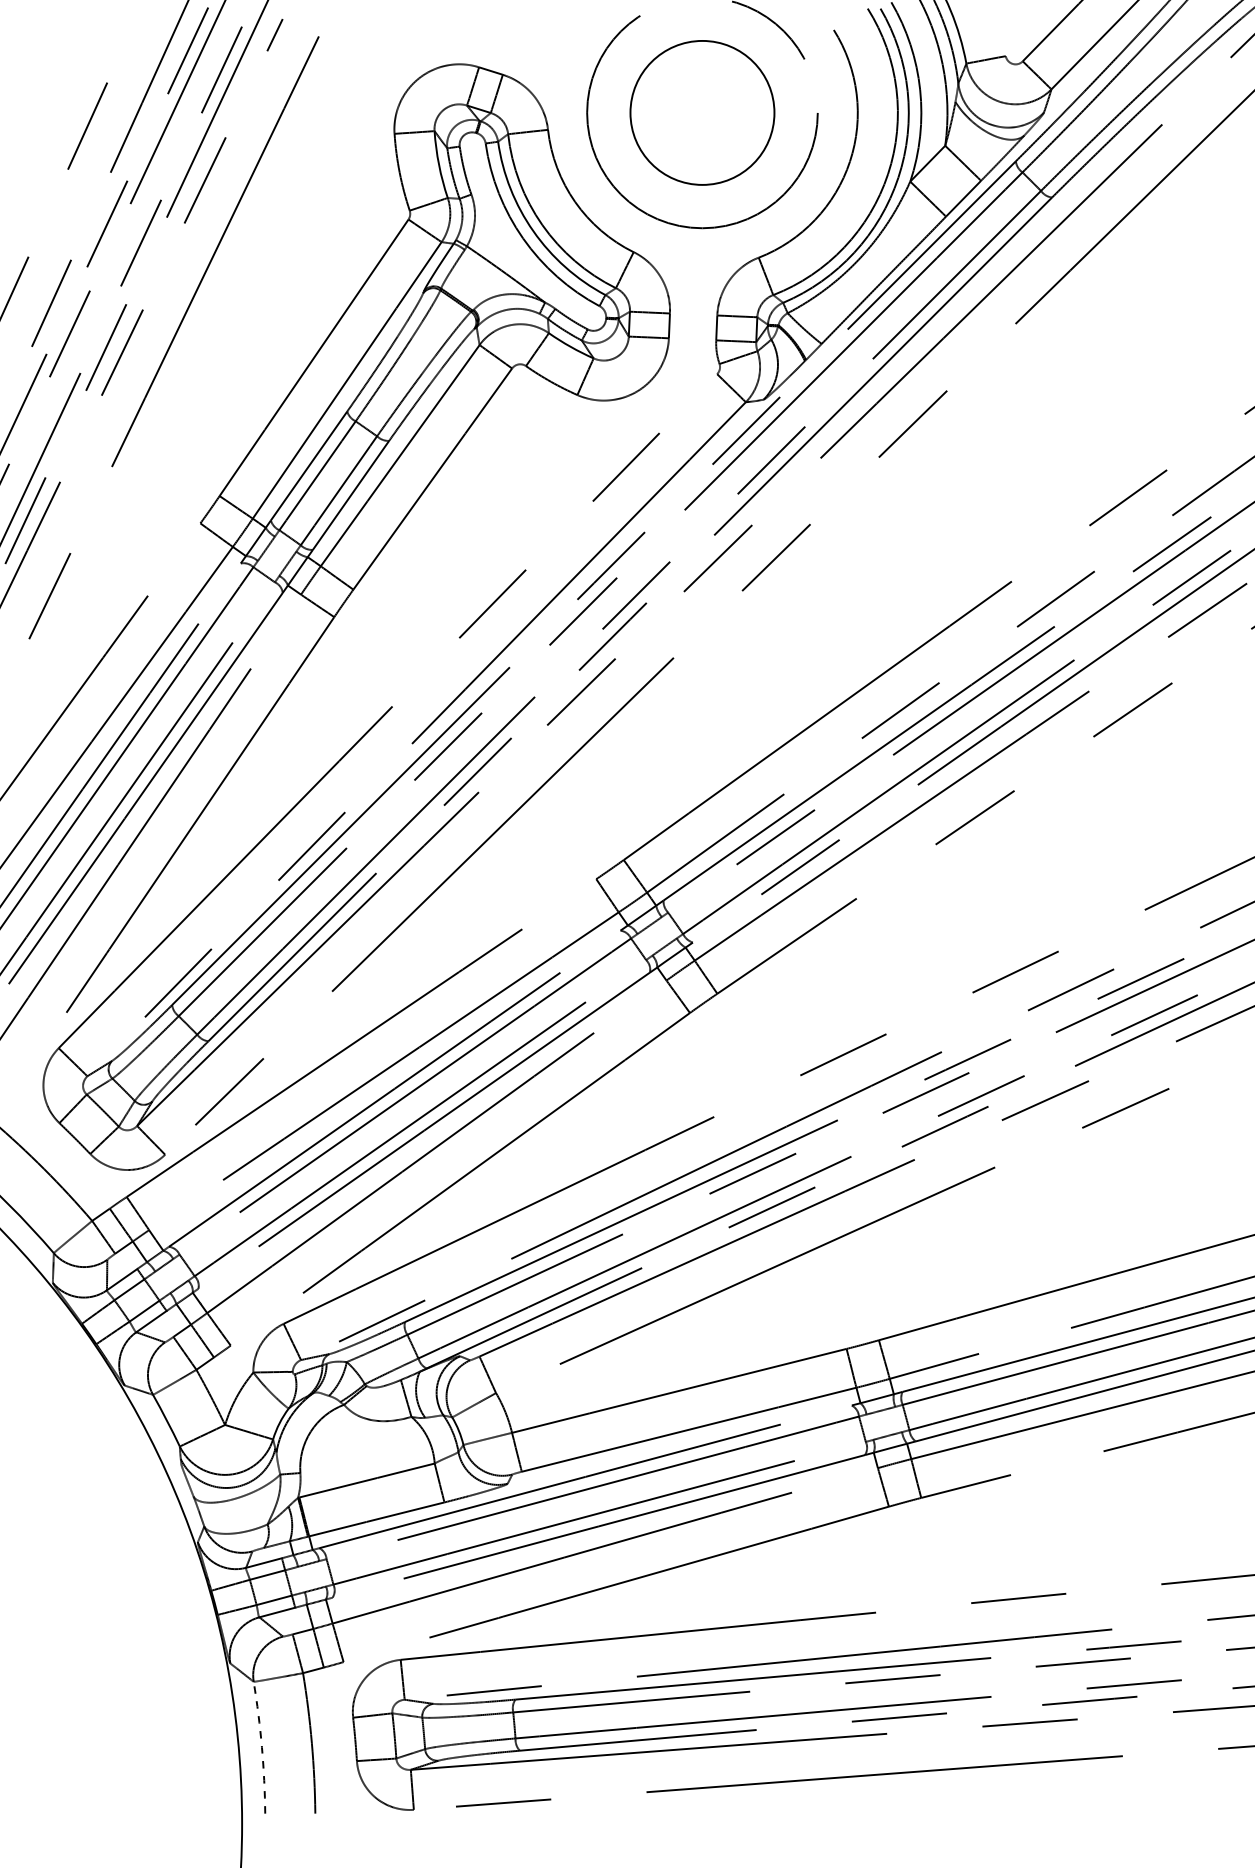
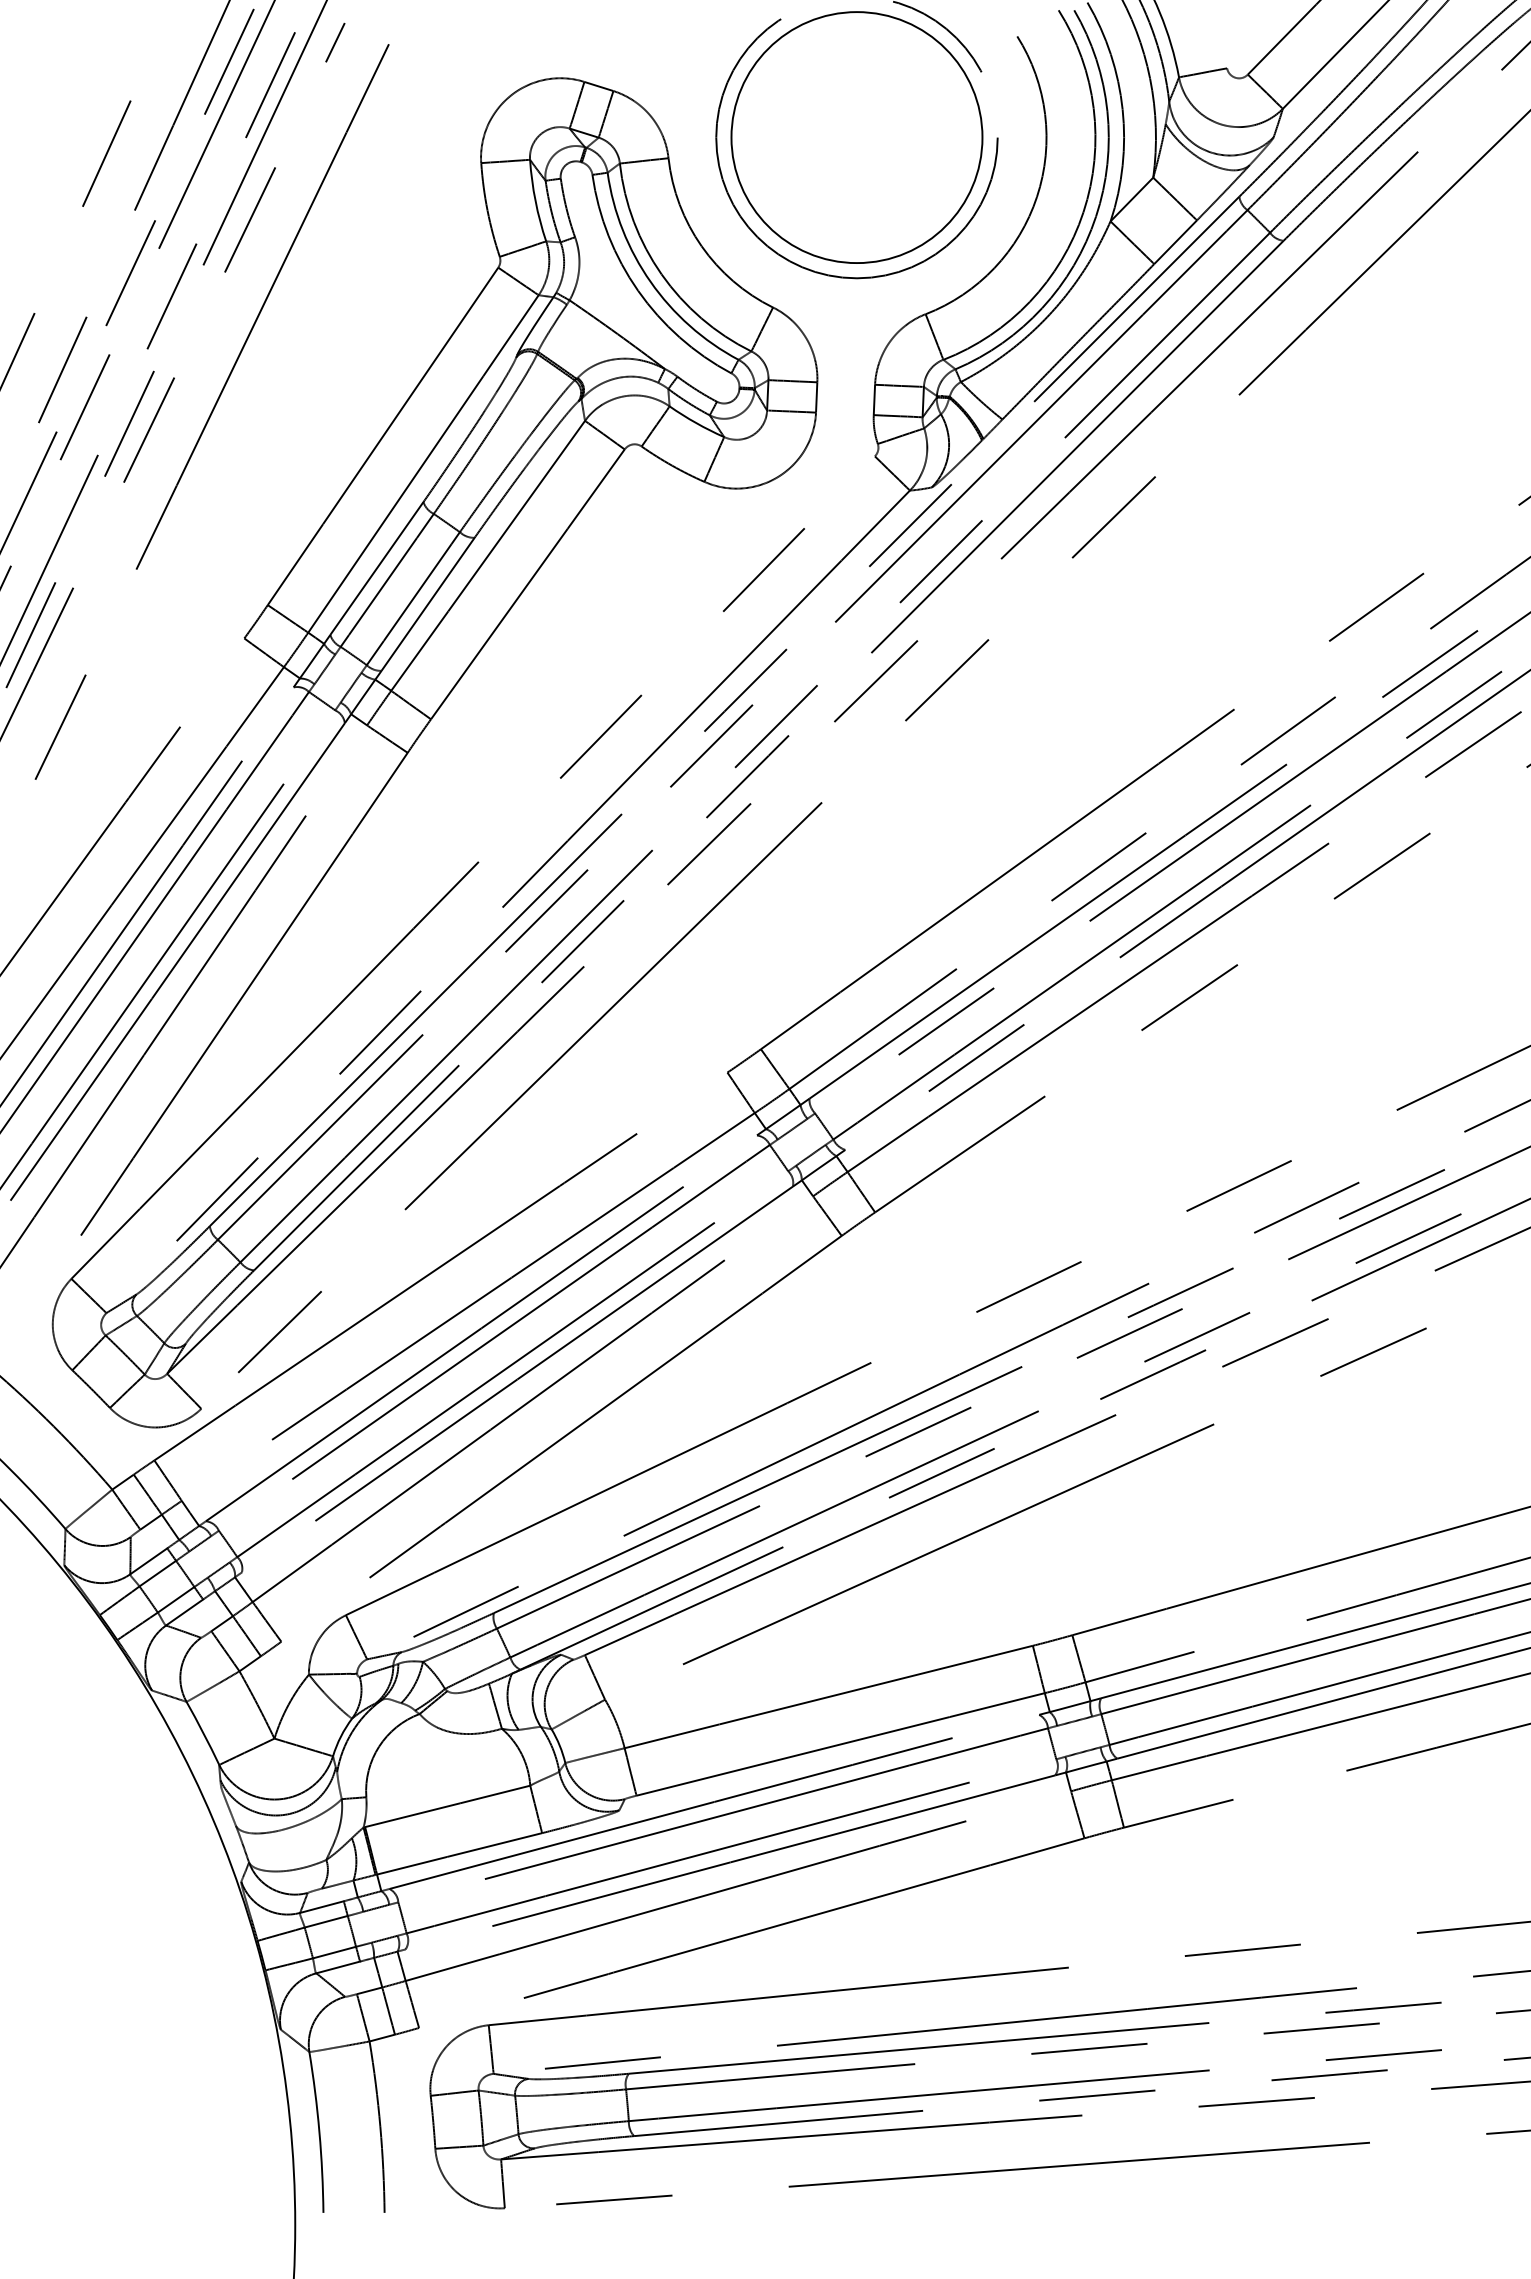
circle: (702, 112) -> (856, 137), size x1.43
arc: (262, 1747) -> (319, 2132), dashed -> solid

